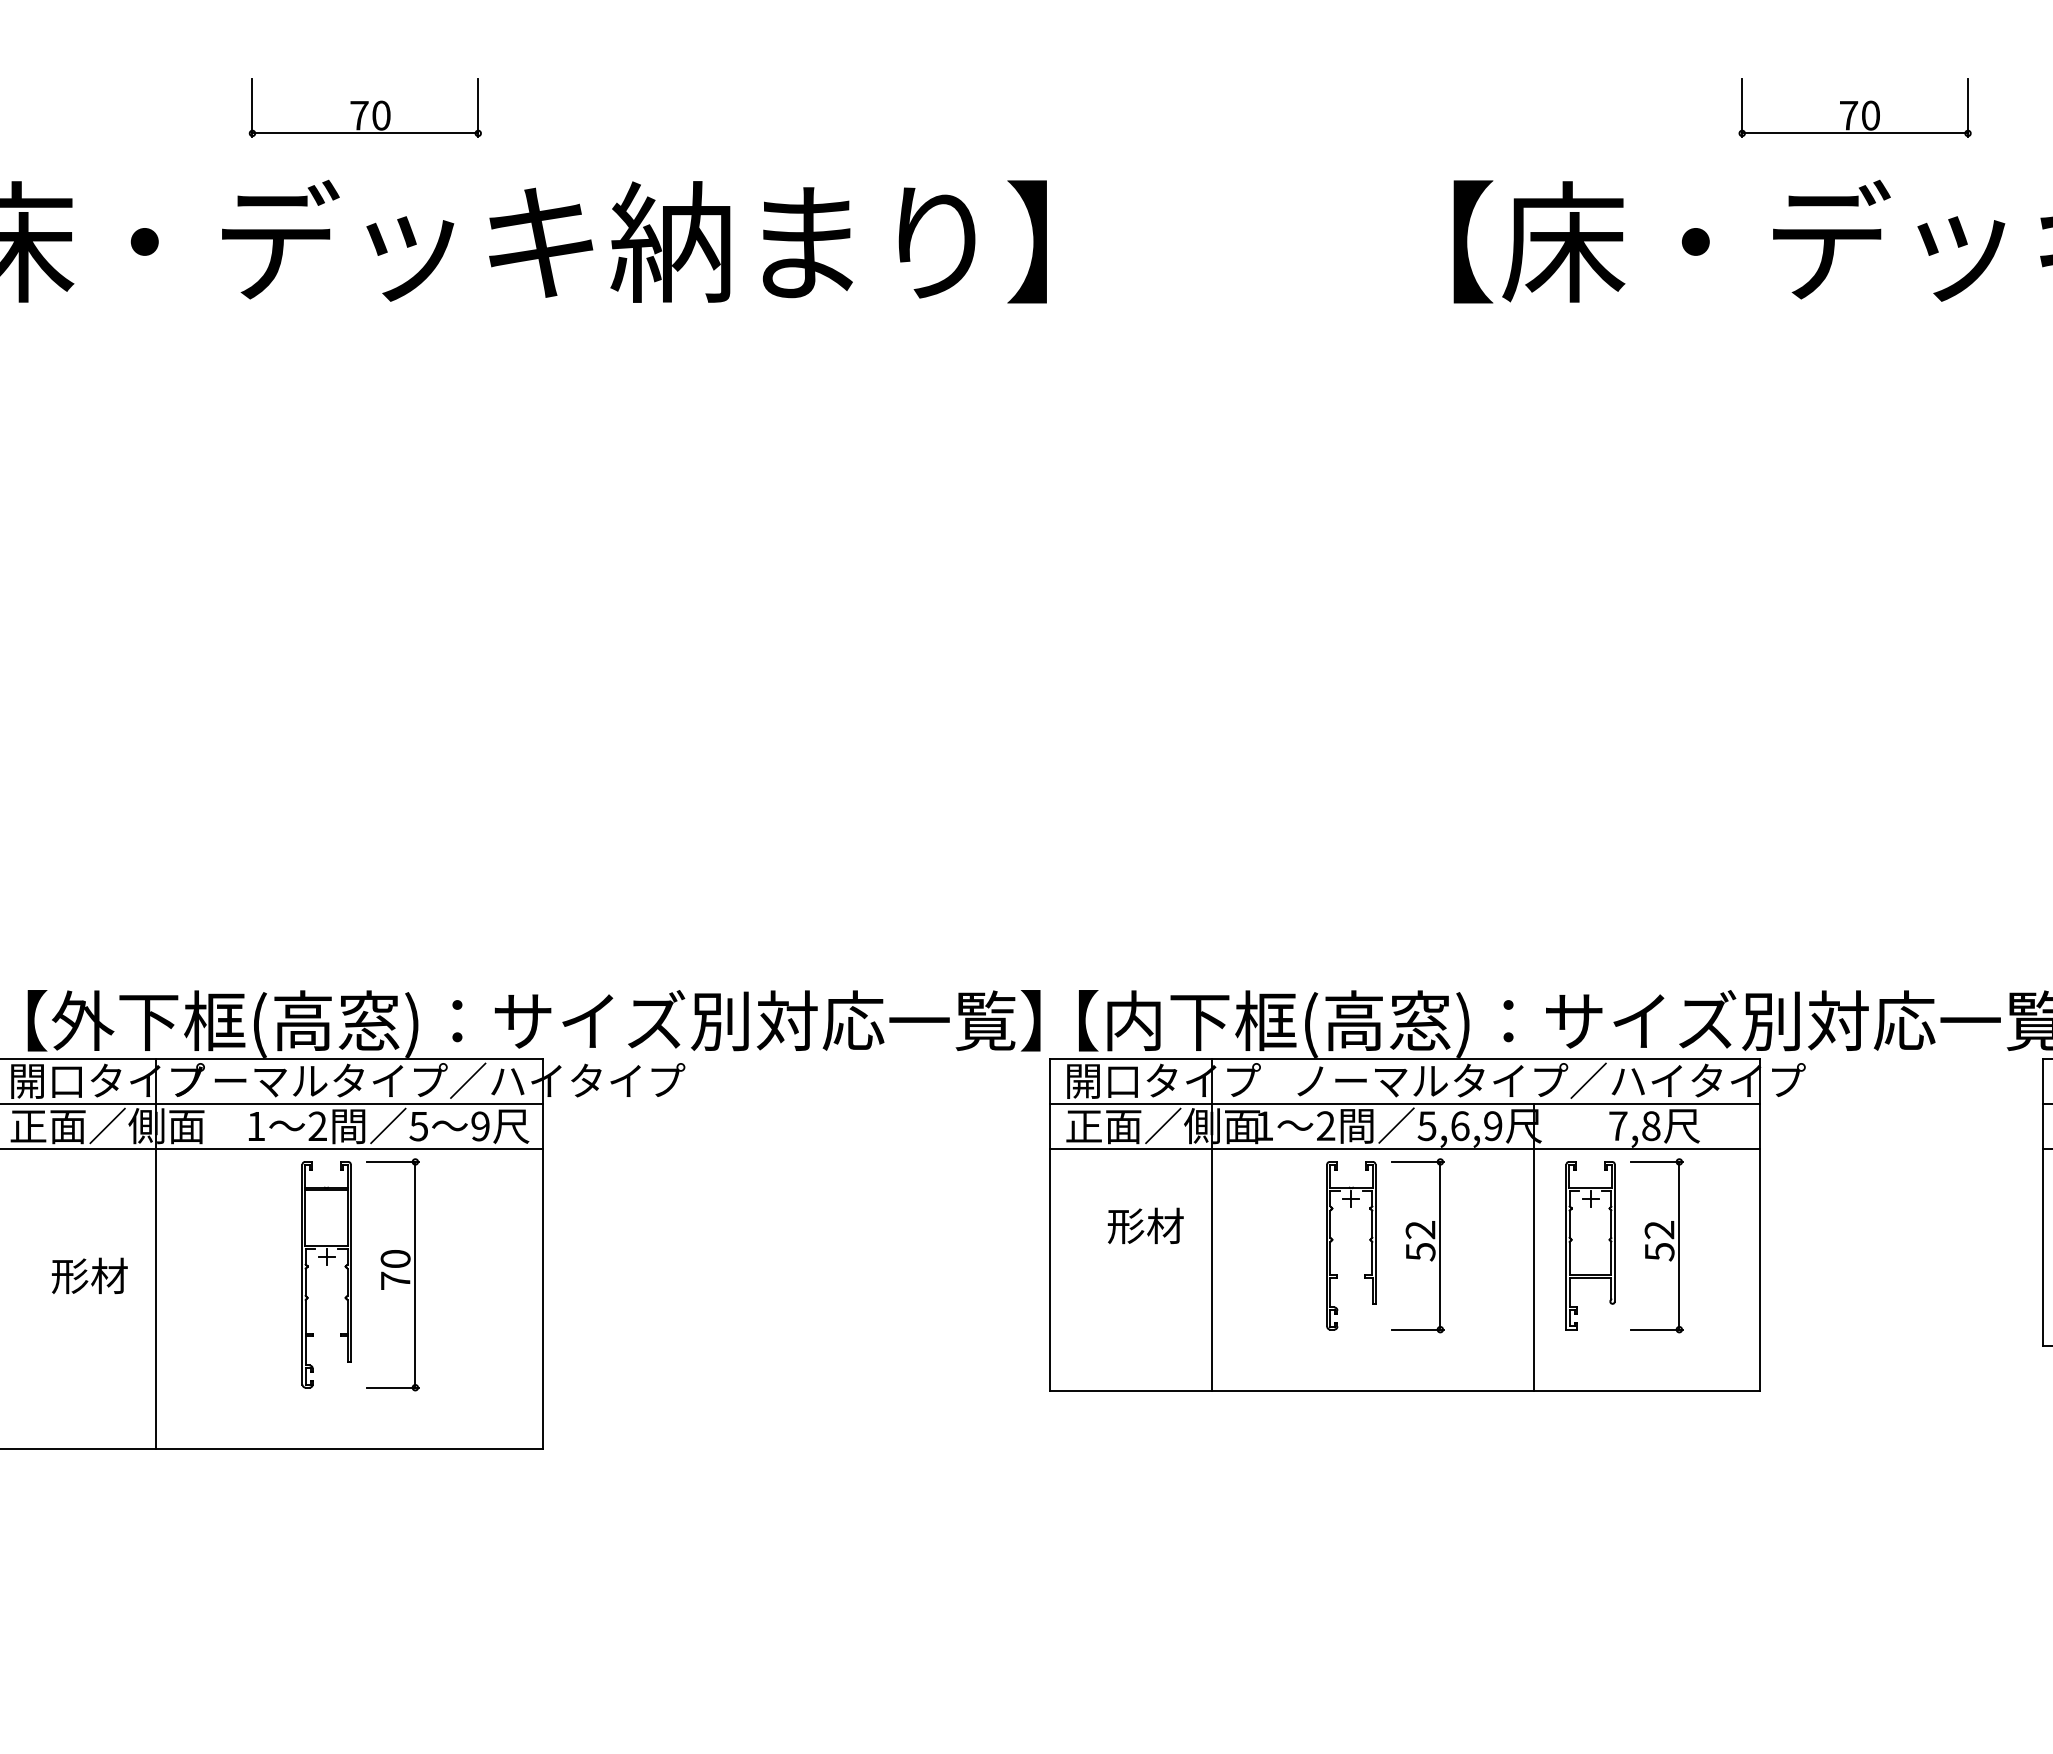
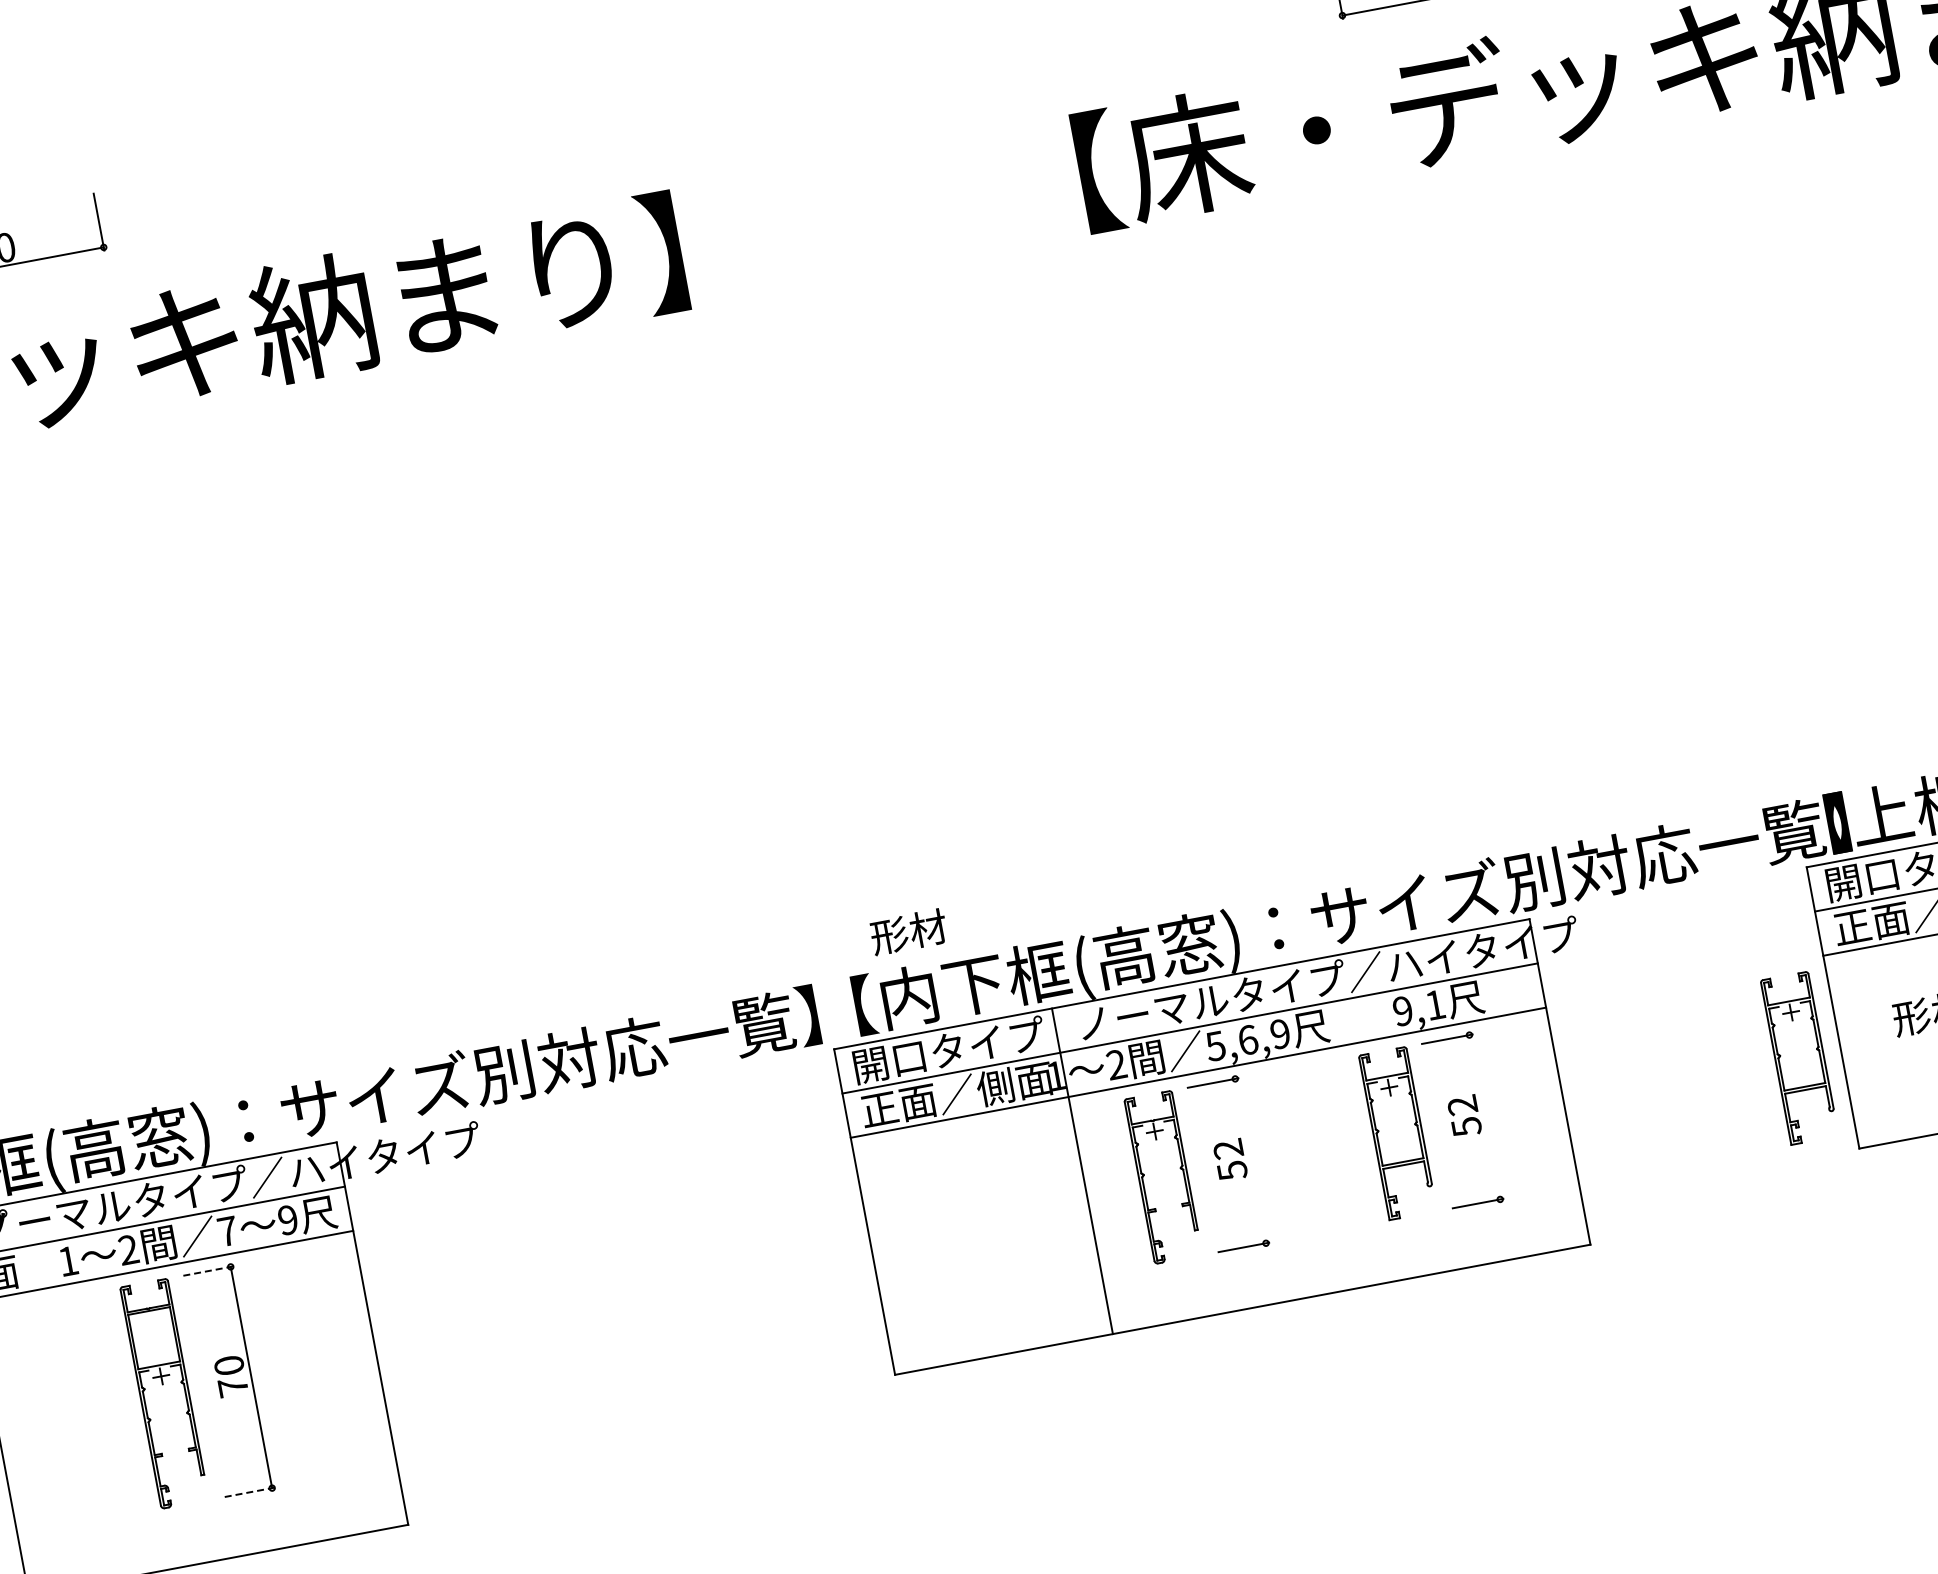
text: (418, 1126) -> (227, 1231), 5 -> 7
text: (1634, 1126) -> (1418, 1008), 7,8 -> 9,1
line: (392, 1161) -> (208, 1270), solid -> dashed
line: (1211, 1224) -> (1082, 1170), moved
text: (1145, 1225) -> (908, 931), moved
line: (1440, 1245) -> (1250, 1160), removed
line: (1679, 1245) -> (1484, 1116), removed
part: (2000, 1245) -> (1799, 1058), added
line: (1534, 1246) -> (1343, 1144), removed
line: (392, 1387) -> (249, 1492), solid -> dashed

